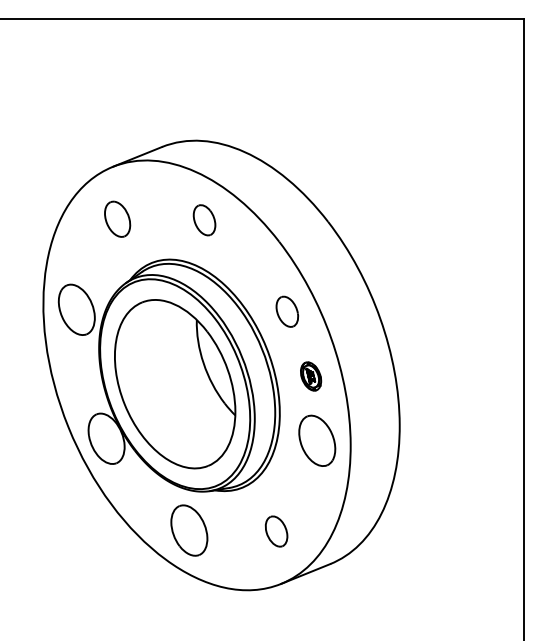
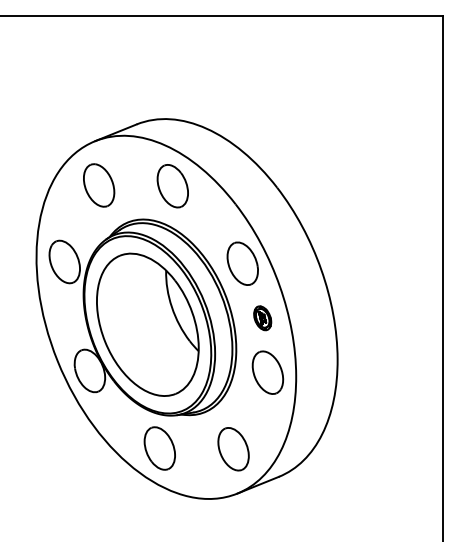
part: (117, 219) -> (99, 185), size x1.43
part: (204, 220) -> (172, 186), size x1.67
part: (287, 311) -> (242, 263), size x1.67
part: (276, 531) -> (233, 449), size x1.67

